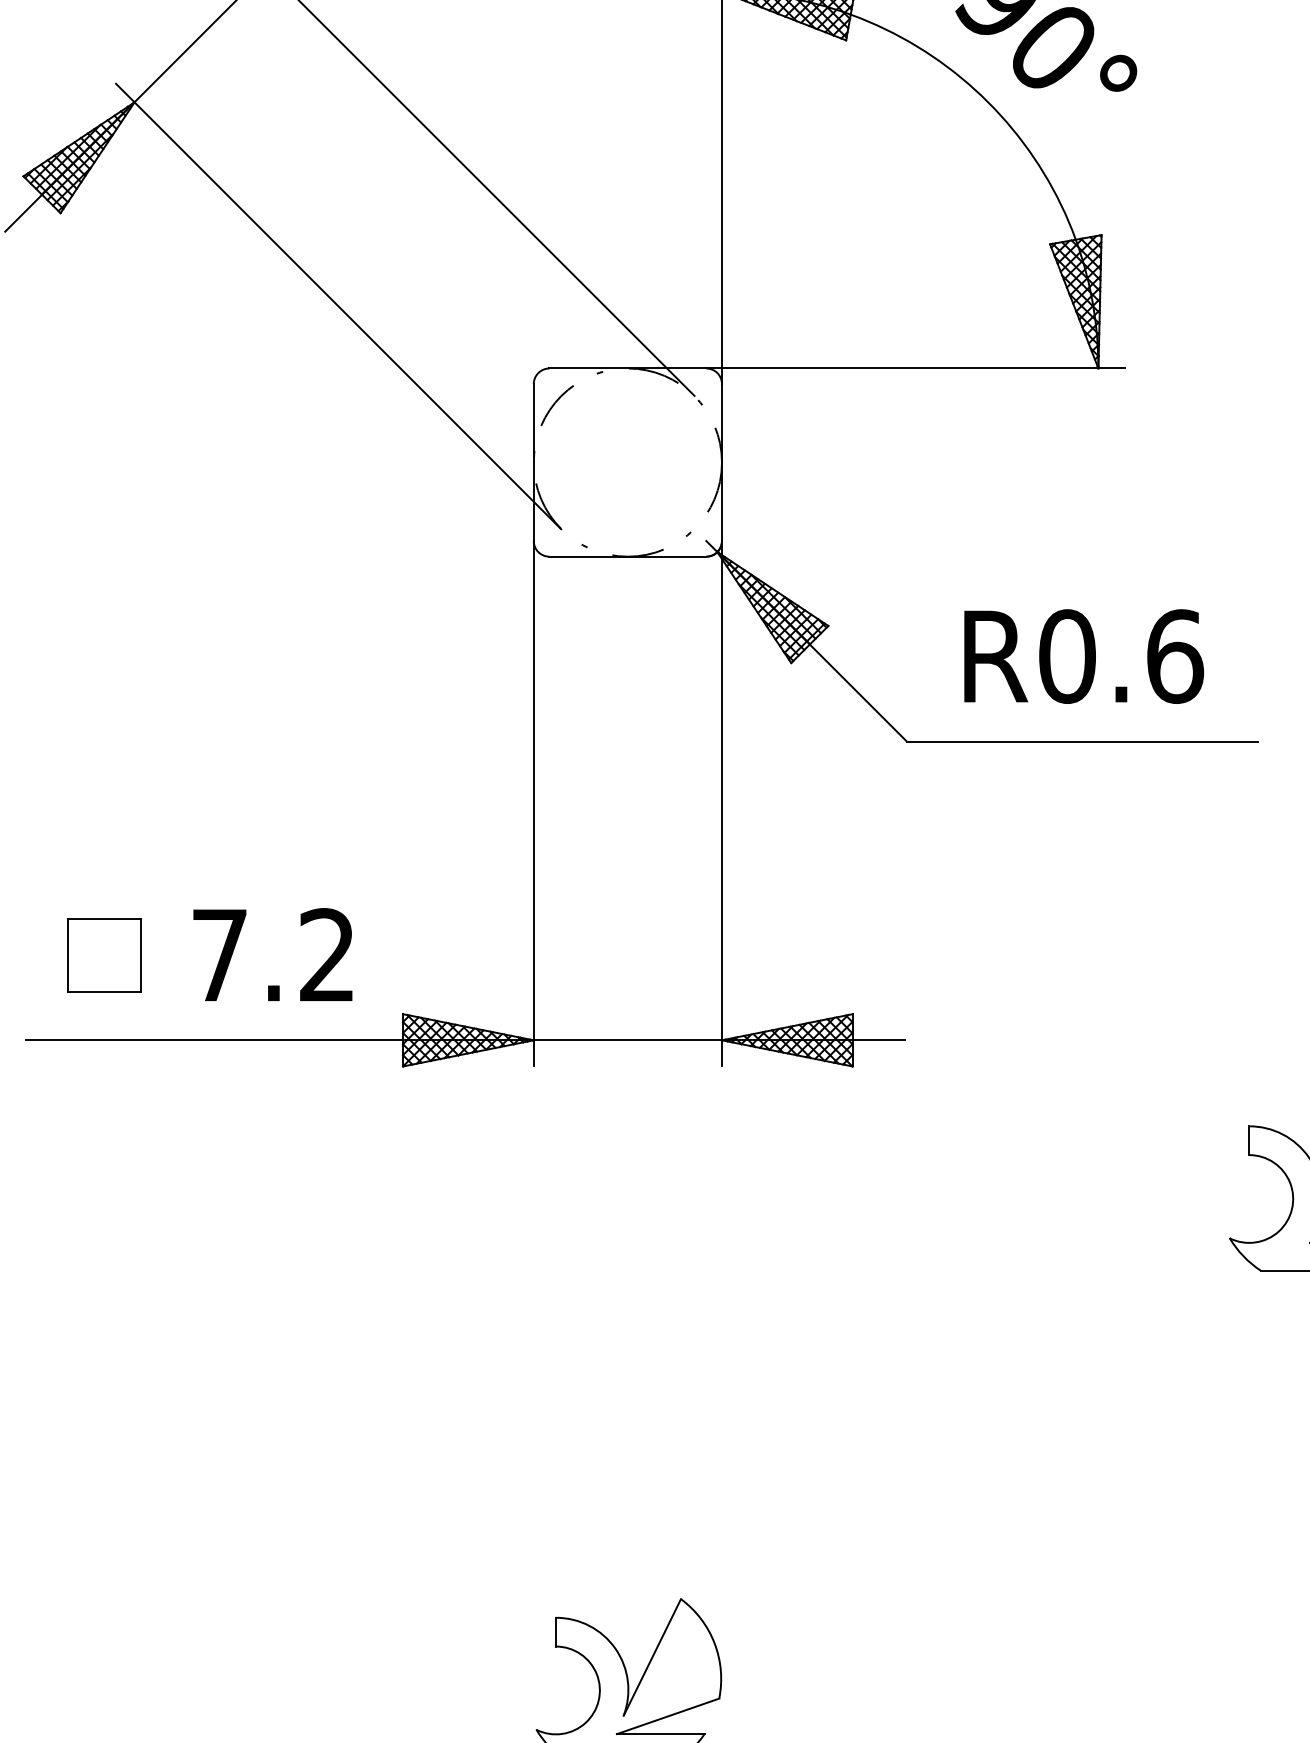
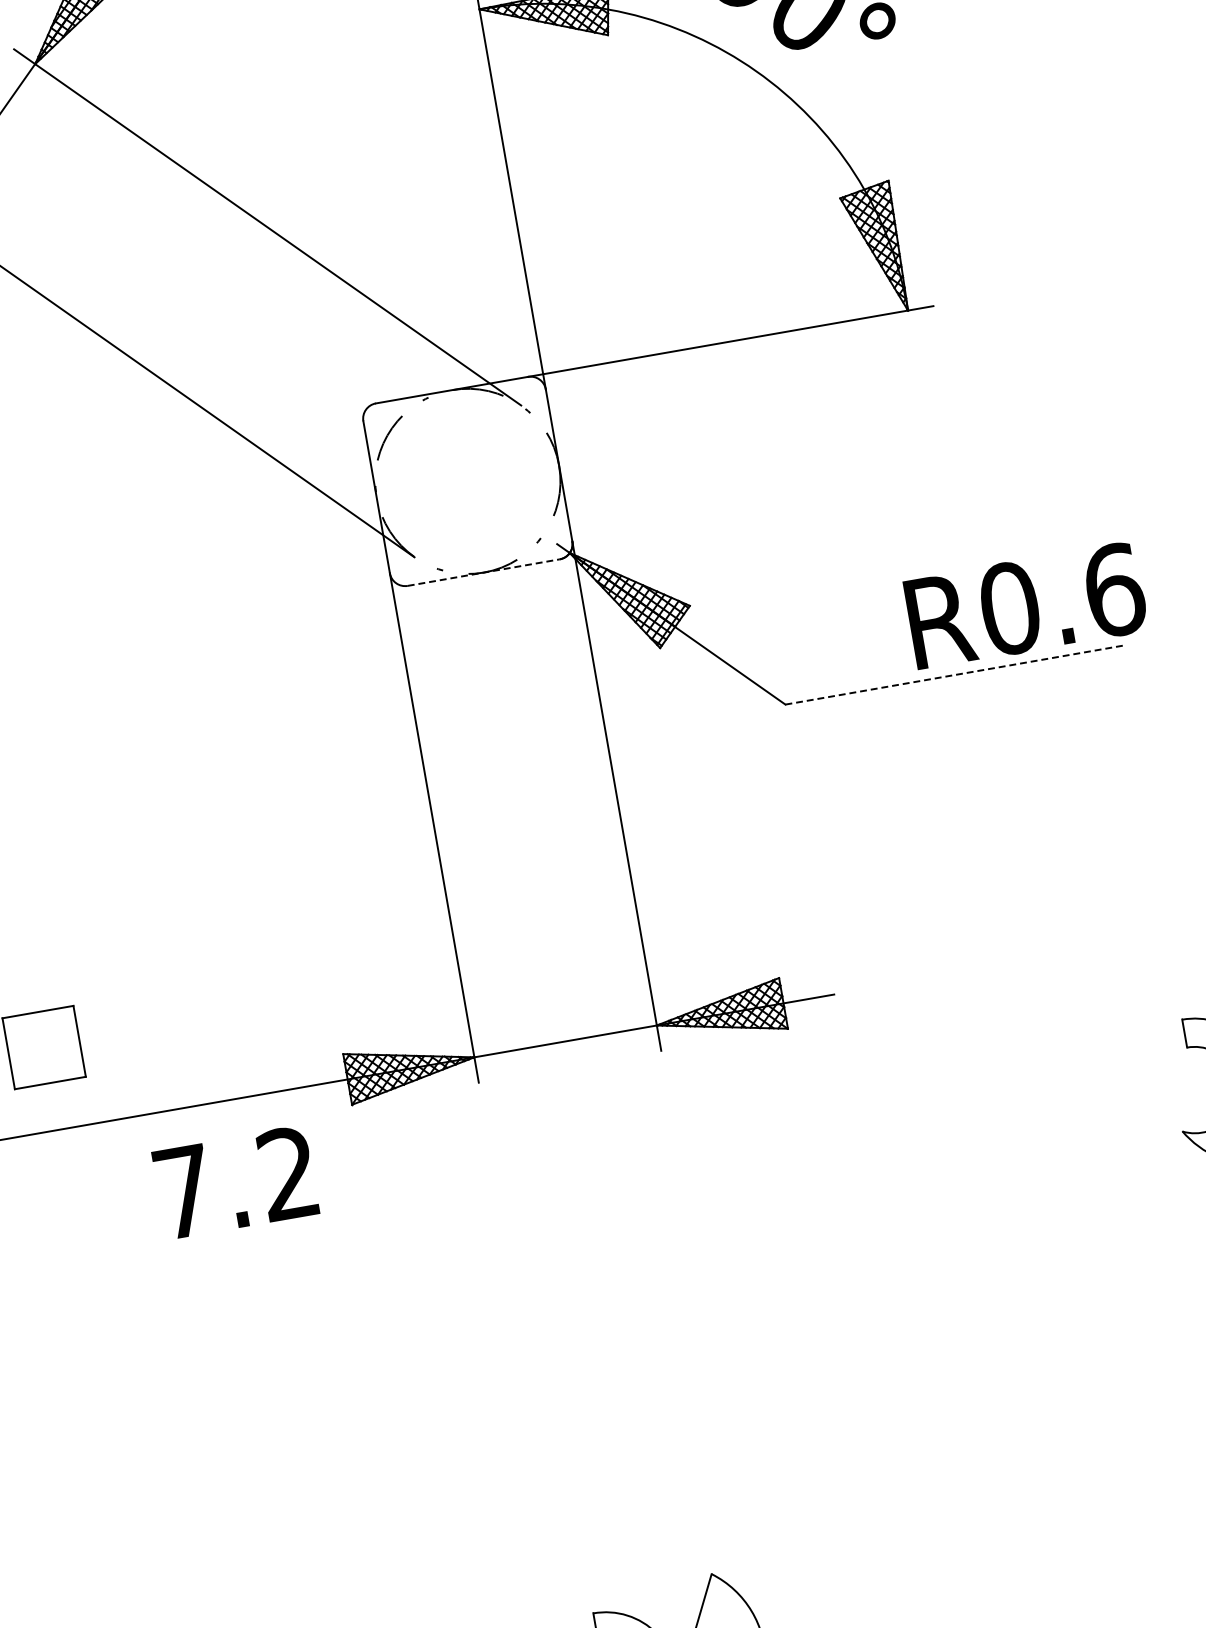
line: (628, 556) -> (484, 572), solid -> dashed
text: (1084, 656) -> (1026, 605), moved
line: (1082, 741) -> (955, 674), solid -> dashed
text: (272, 954) -> (235, 1182), moved

